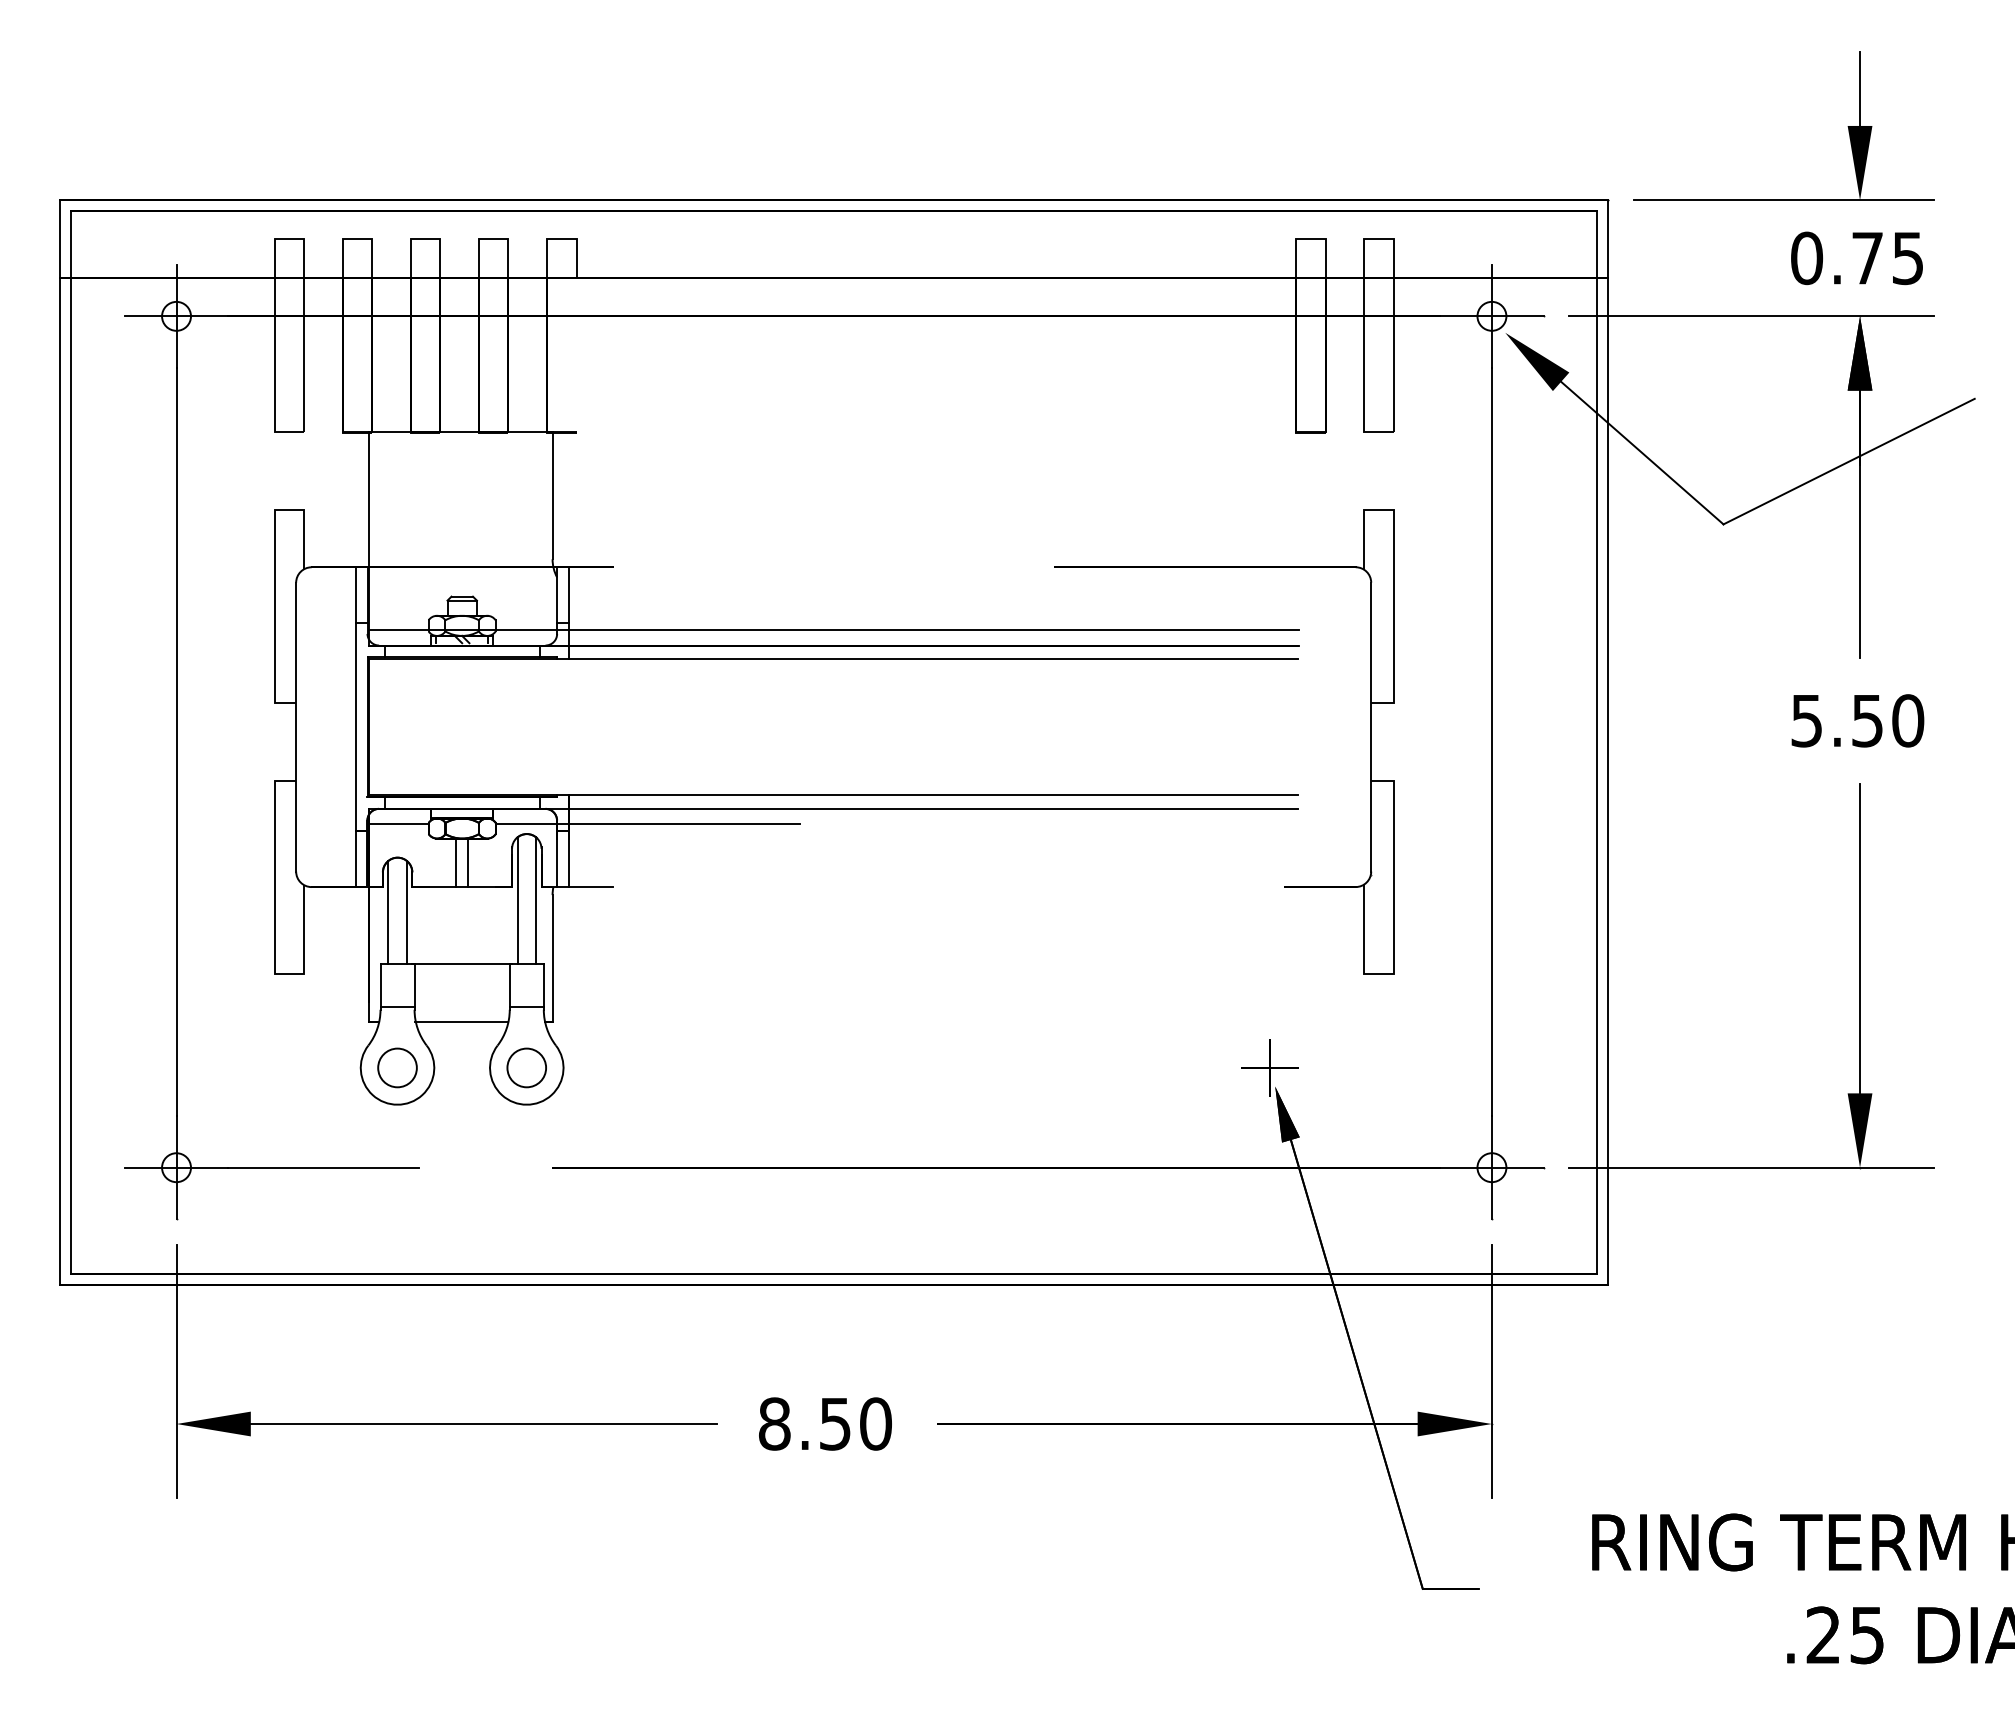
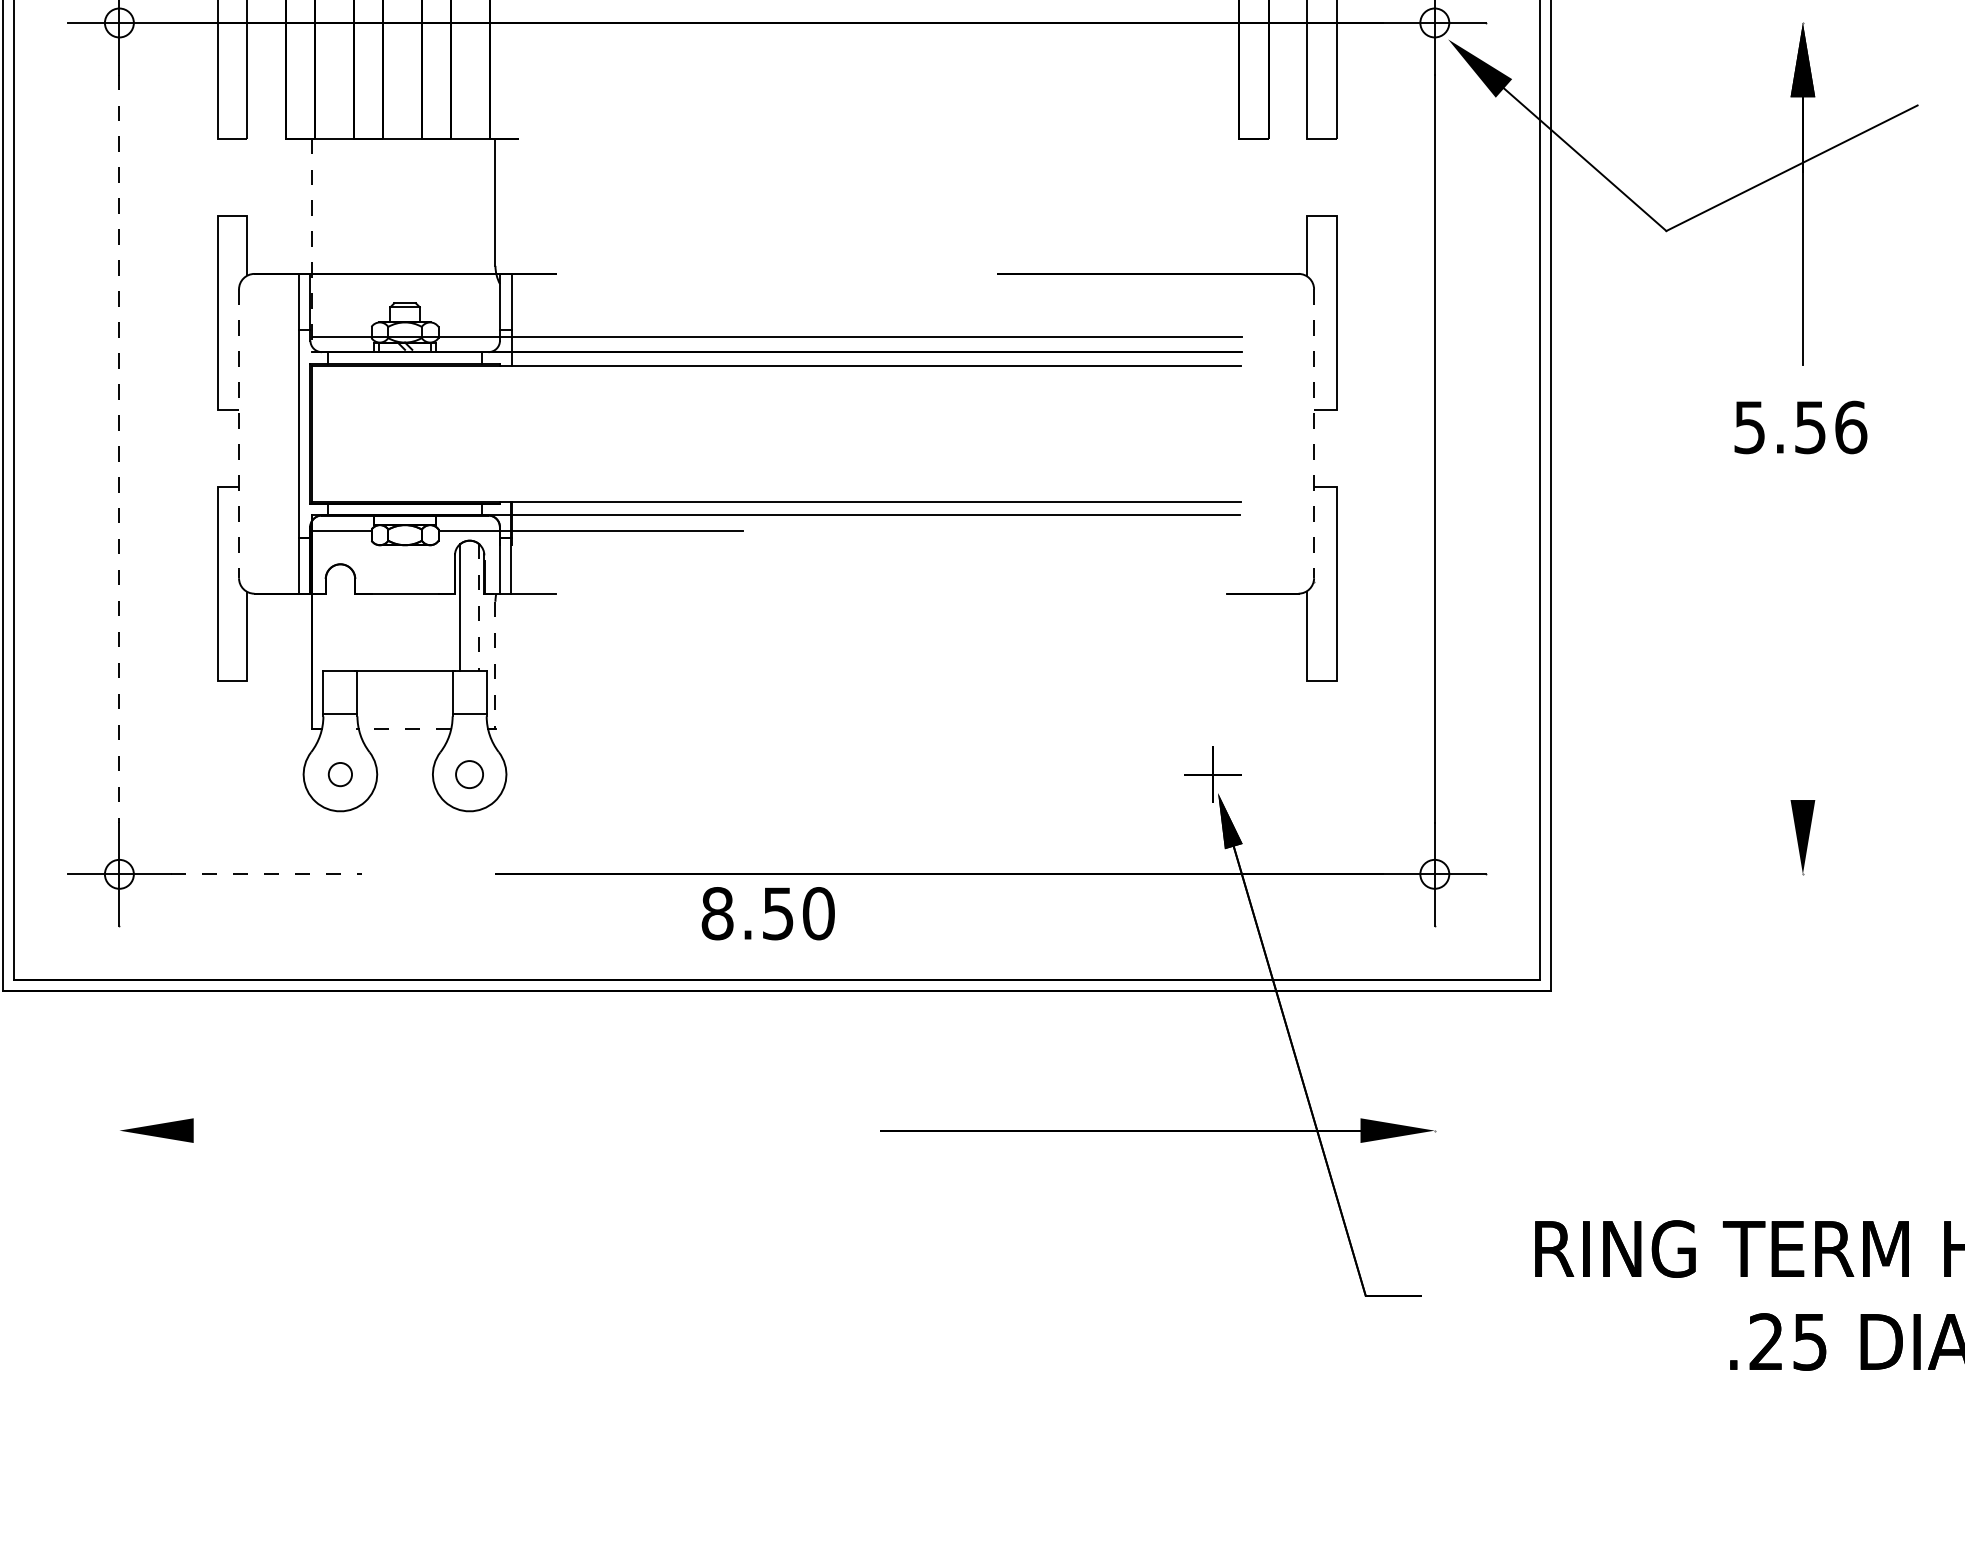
line: (1751, 316) -> (1694, 23), removed
line: (369, 538) -> (312, 245), solid -> dashed
text: (1908, 720) -> (1851, 427), 5.50 -> 5.56
line: (296, 727) -> (239, 434), solid -> dashed
line: (1371, 727) -> (1314, 434), solid -> dashed
line: (176, 742) -> (119, 449), solid -> dashed
line: (456, 862) -> (399, 569), removed
line: (467, 862) -> (410, 569), removed
line: (535, 900) -> (478, 607), solid -> dashed
line: (388, 912) -> (331, 619), removed
line: (406, 912) -> (349, 619), removed
line: (1860, 938) -> (1803, 645), removed
line: (552, 958) -> (495, 665), solid -> dashed
line: (461, 1022) -> (404, 729), solid -> dashed
circle: (397, 1067) -> (340, 774), size x0.6
circle: (526, 1067) -> (469, 774), size x0.7
line: (324, 1167) -> (267, 874), solid -> dashed
line: (1751, 1167) -> (1694, 874), removed
line: (176, 1371) -> (119, 1078), removed
line: (1491, 1371) -> (1434, 1078), removed
text: (825, 1423) -> (768, 913), moved
line: (483, 1424) -> (426, 1131), removed

